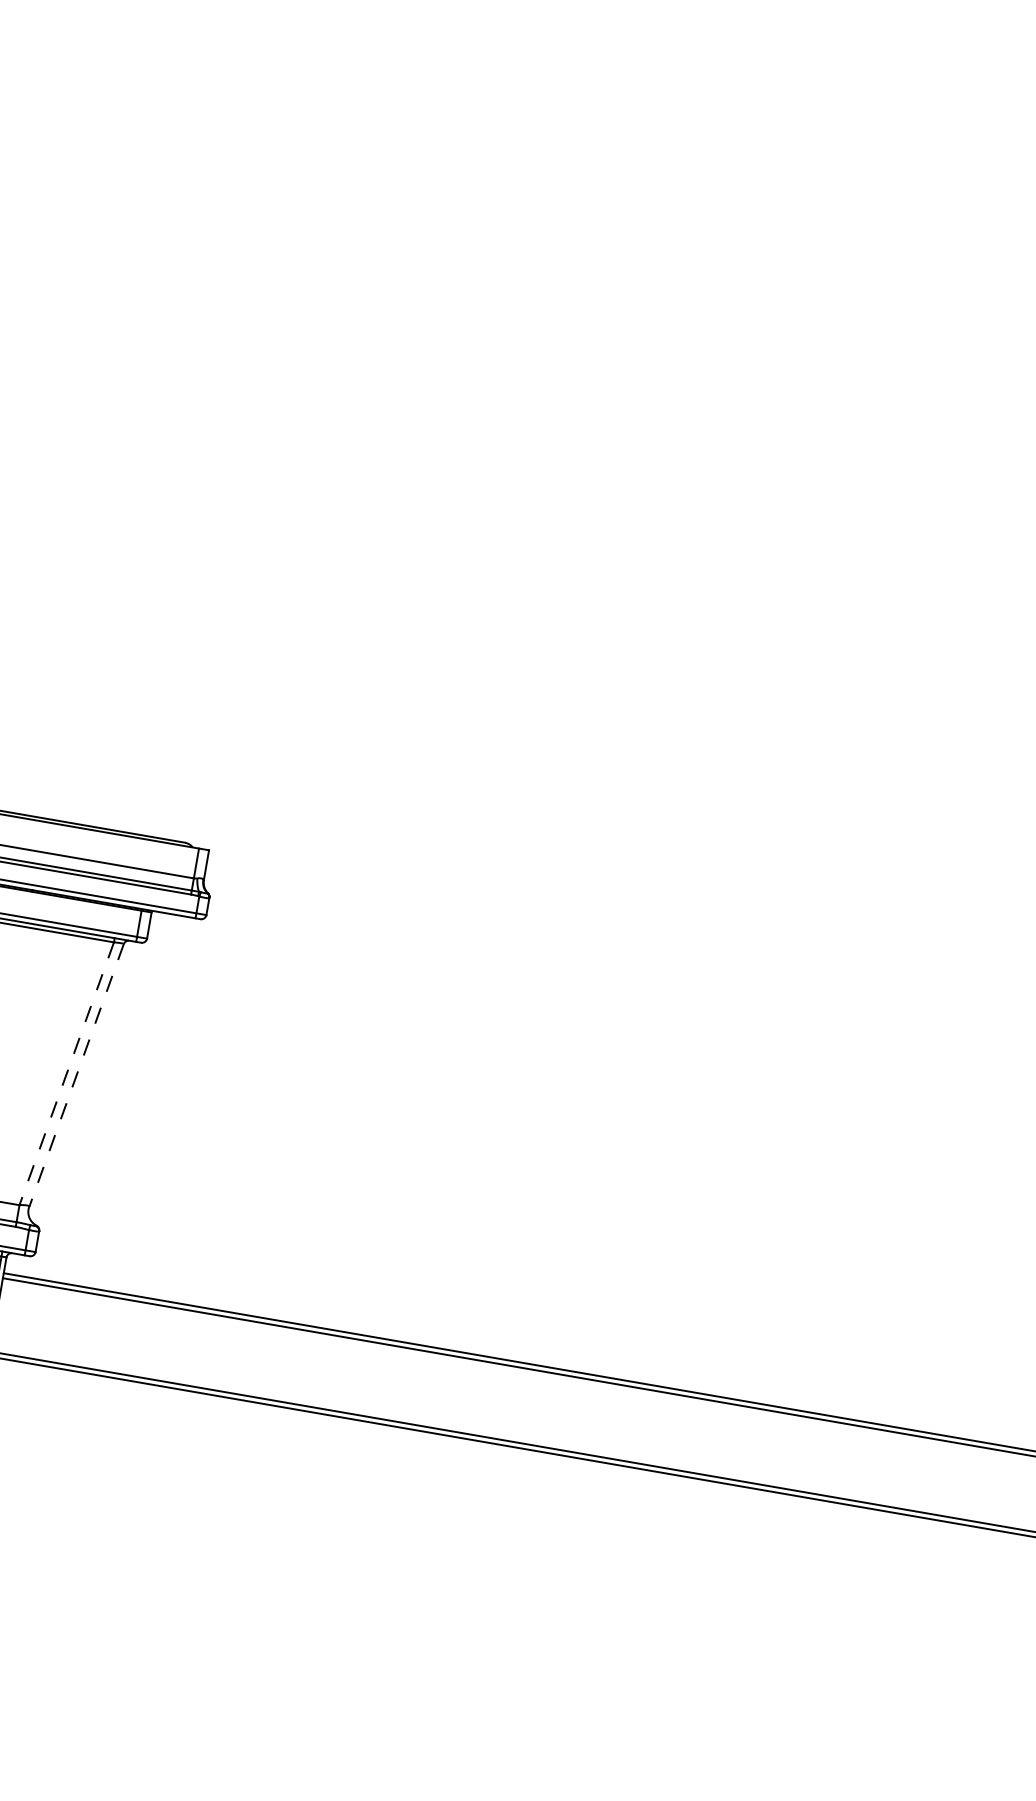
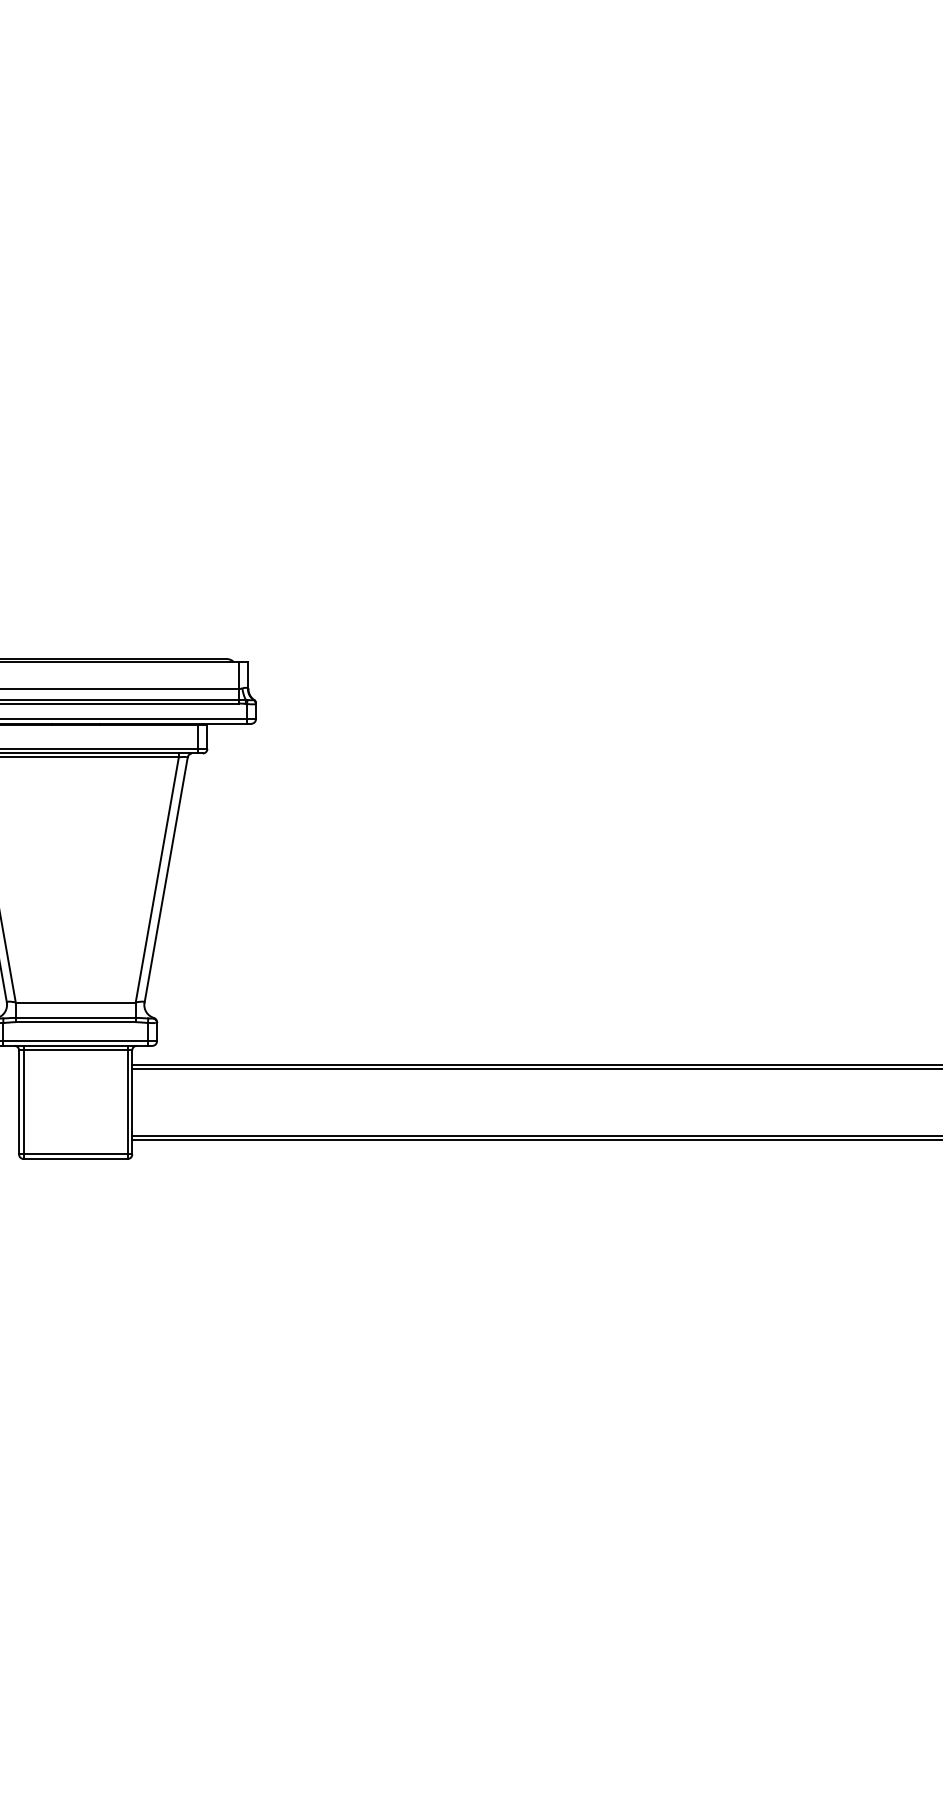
line: (67, 1073) -> (157, 879), dashed -> solid
line: (76, 1075) -> (166, 879), dashed -> solid

